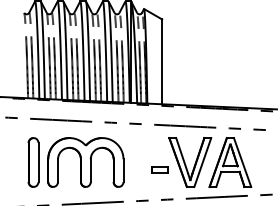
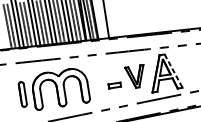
part: (33, 162) -> (22, 94), size x0.7
part: (190, 162) -> (136, 76), size x0.6
line: (242, 162) -> (173, 71), solid -> dashed

